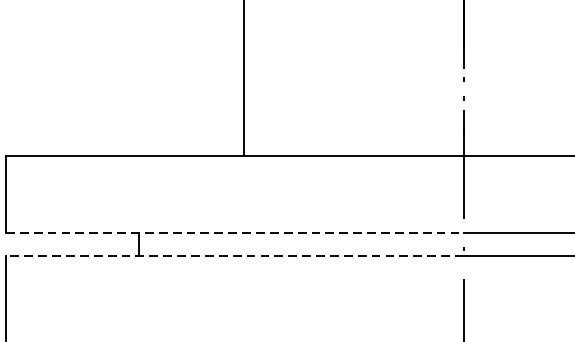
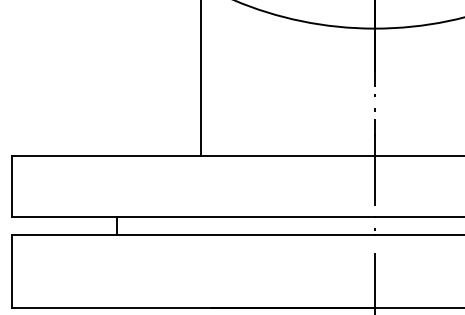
line: (234, 233) -> (193, 217), dashed -> solid
line: (233, 256) -> (192, 235), dashed -> solid

